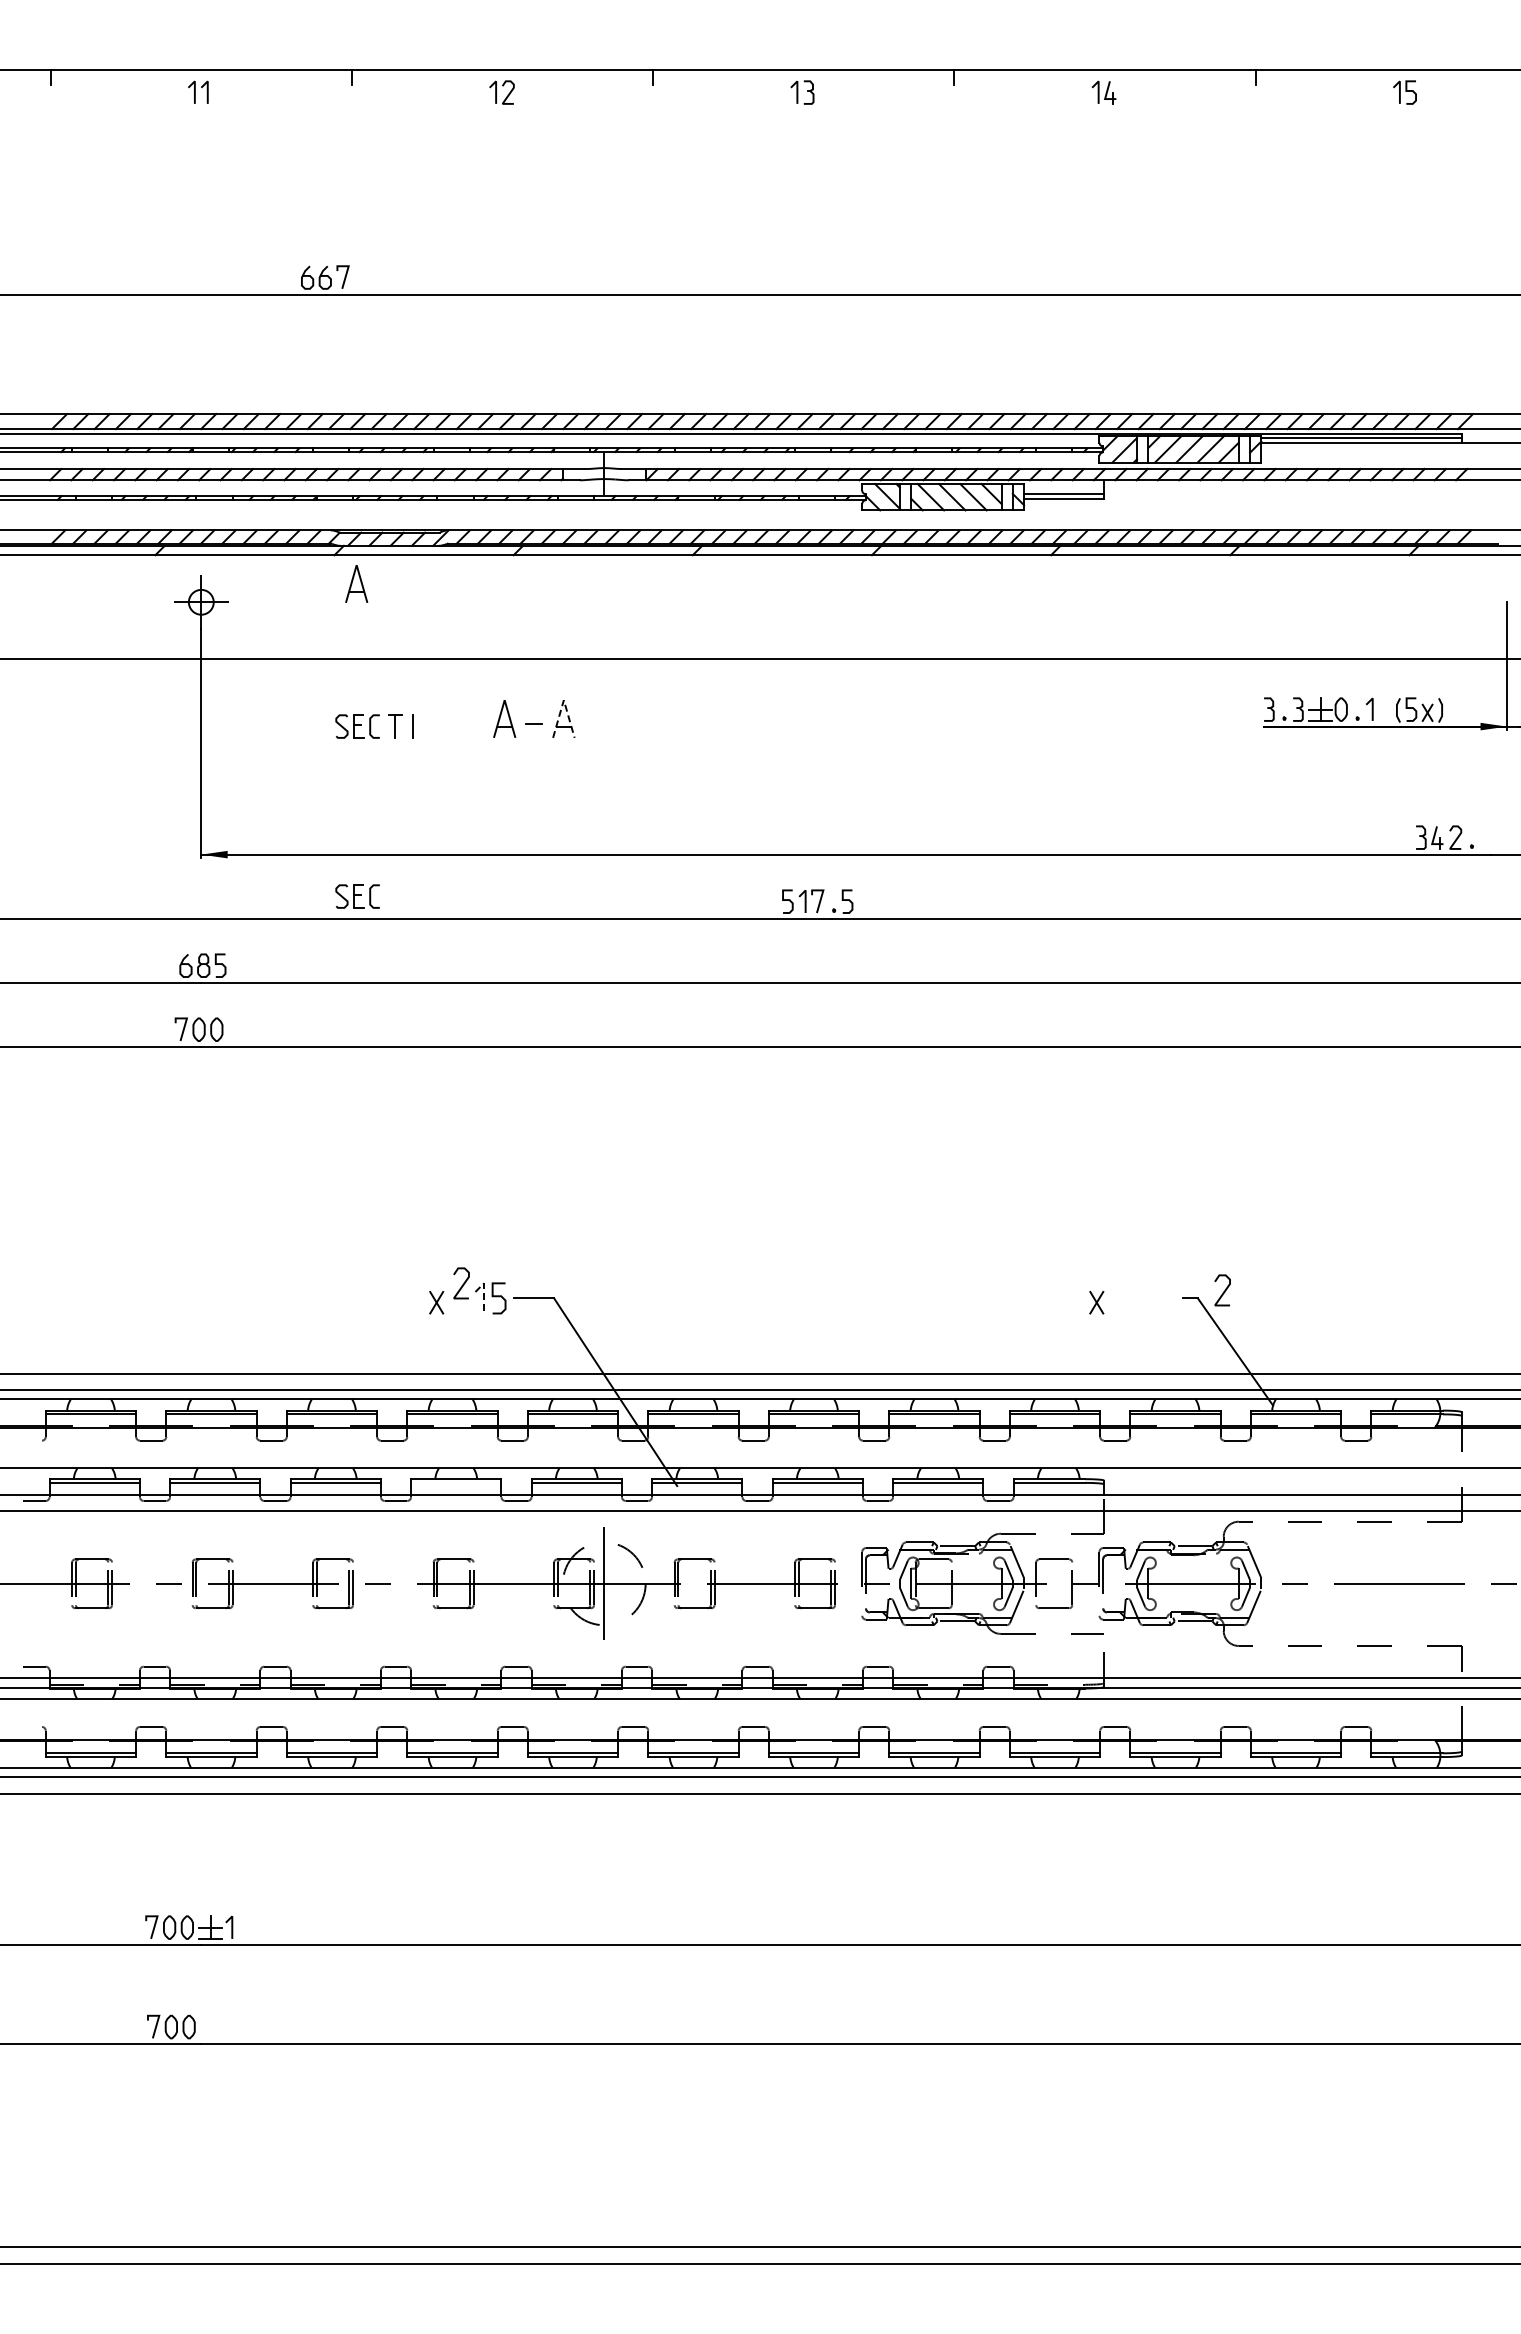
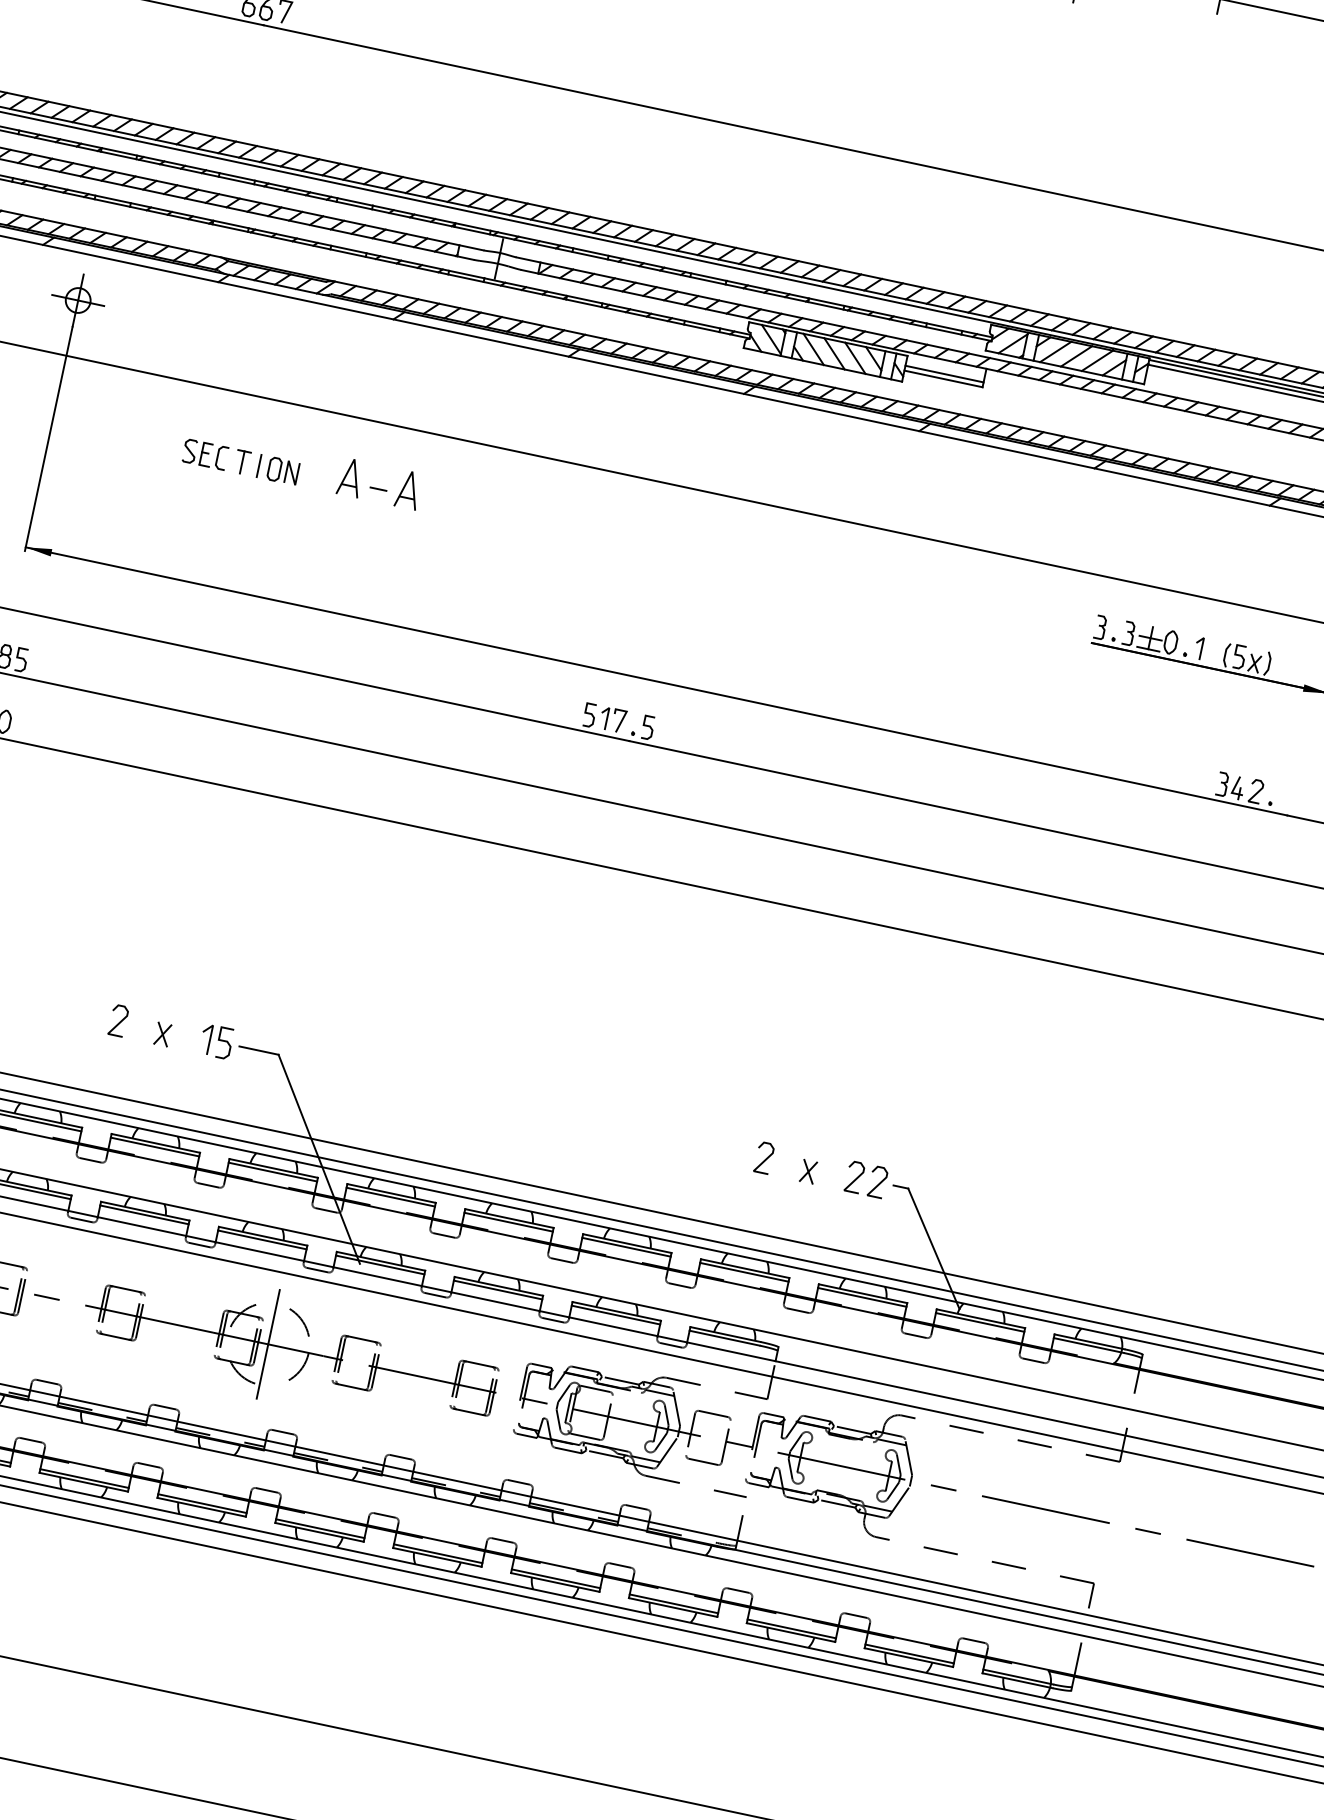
part: (356, 583) -> (233, 314), removed
line: (563, 700) -> (412, 471), dashed -> solid
part: (437, 726) -> (283, 471), added
part: (357, 896) -> (169, 620), removed
curve: (462, 1284) -> (119, 1022), moved
curve: (1223, 1291) -> (764, 1159), moved
line: (484, 1292) -> (211, 1034), dashed -> solid
part: (1149, 1295) -> (861, 1175), added
line: (456, 1482) -> (144, 1214), added

